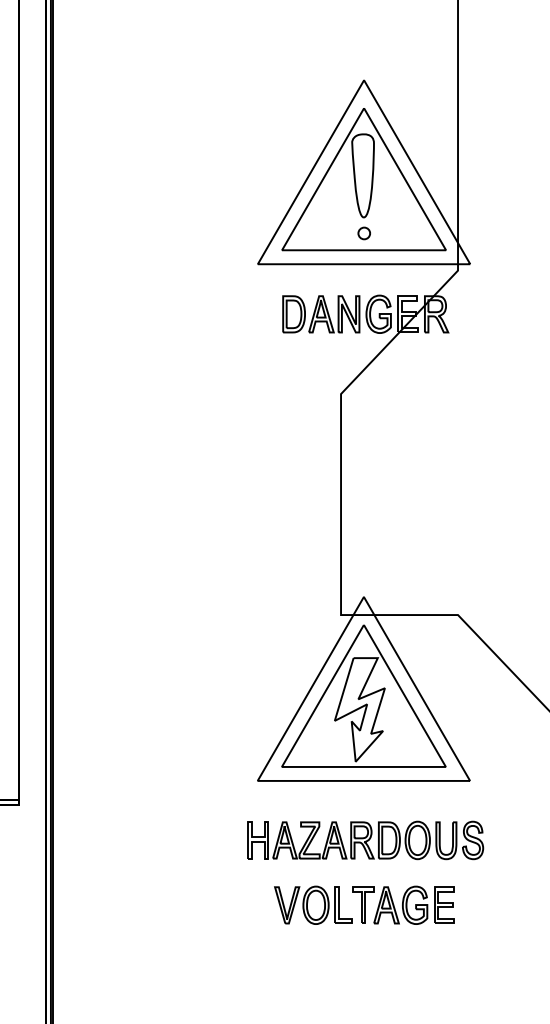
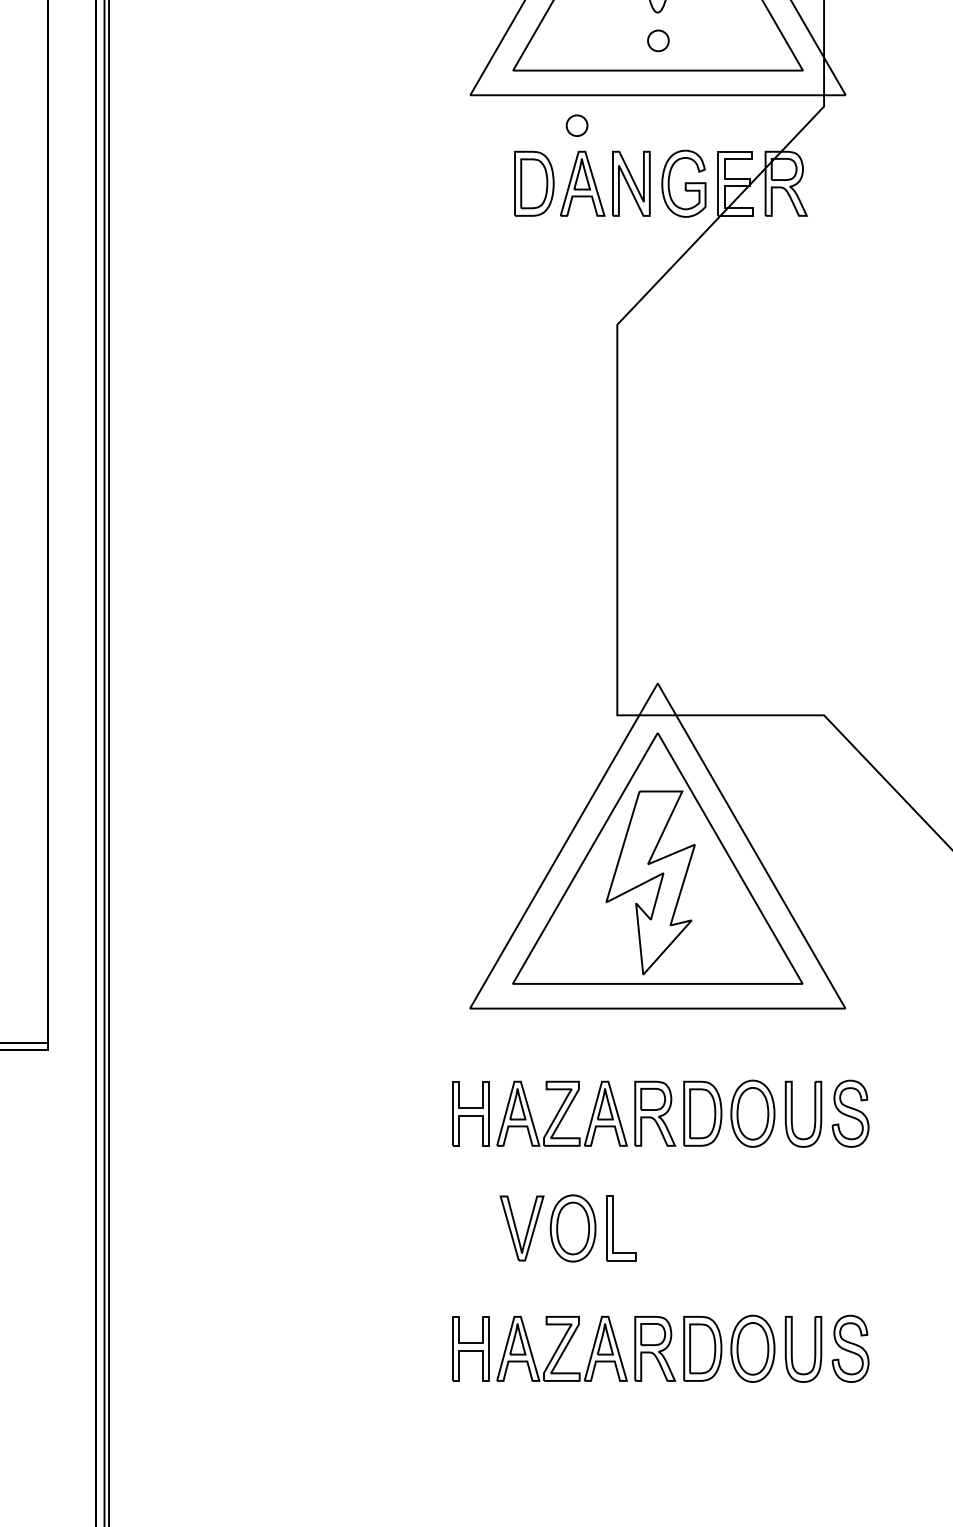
part: (317, 281) -> (575, 125), added
part: (403, 904) -> (727, 1226), removed
part: (365, 973) -> (660, 1348), added

